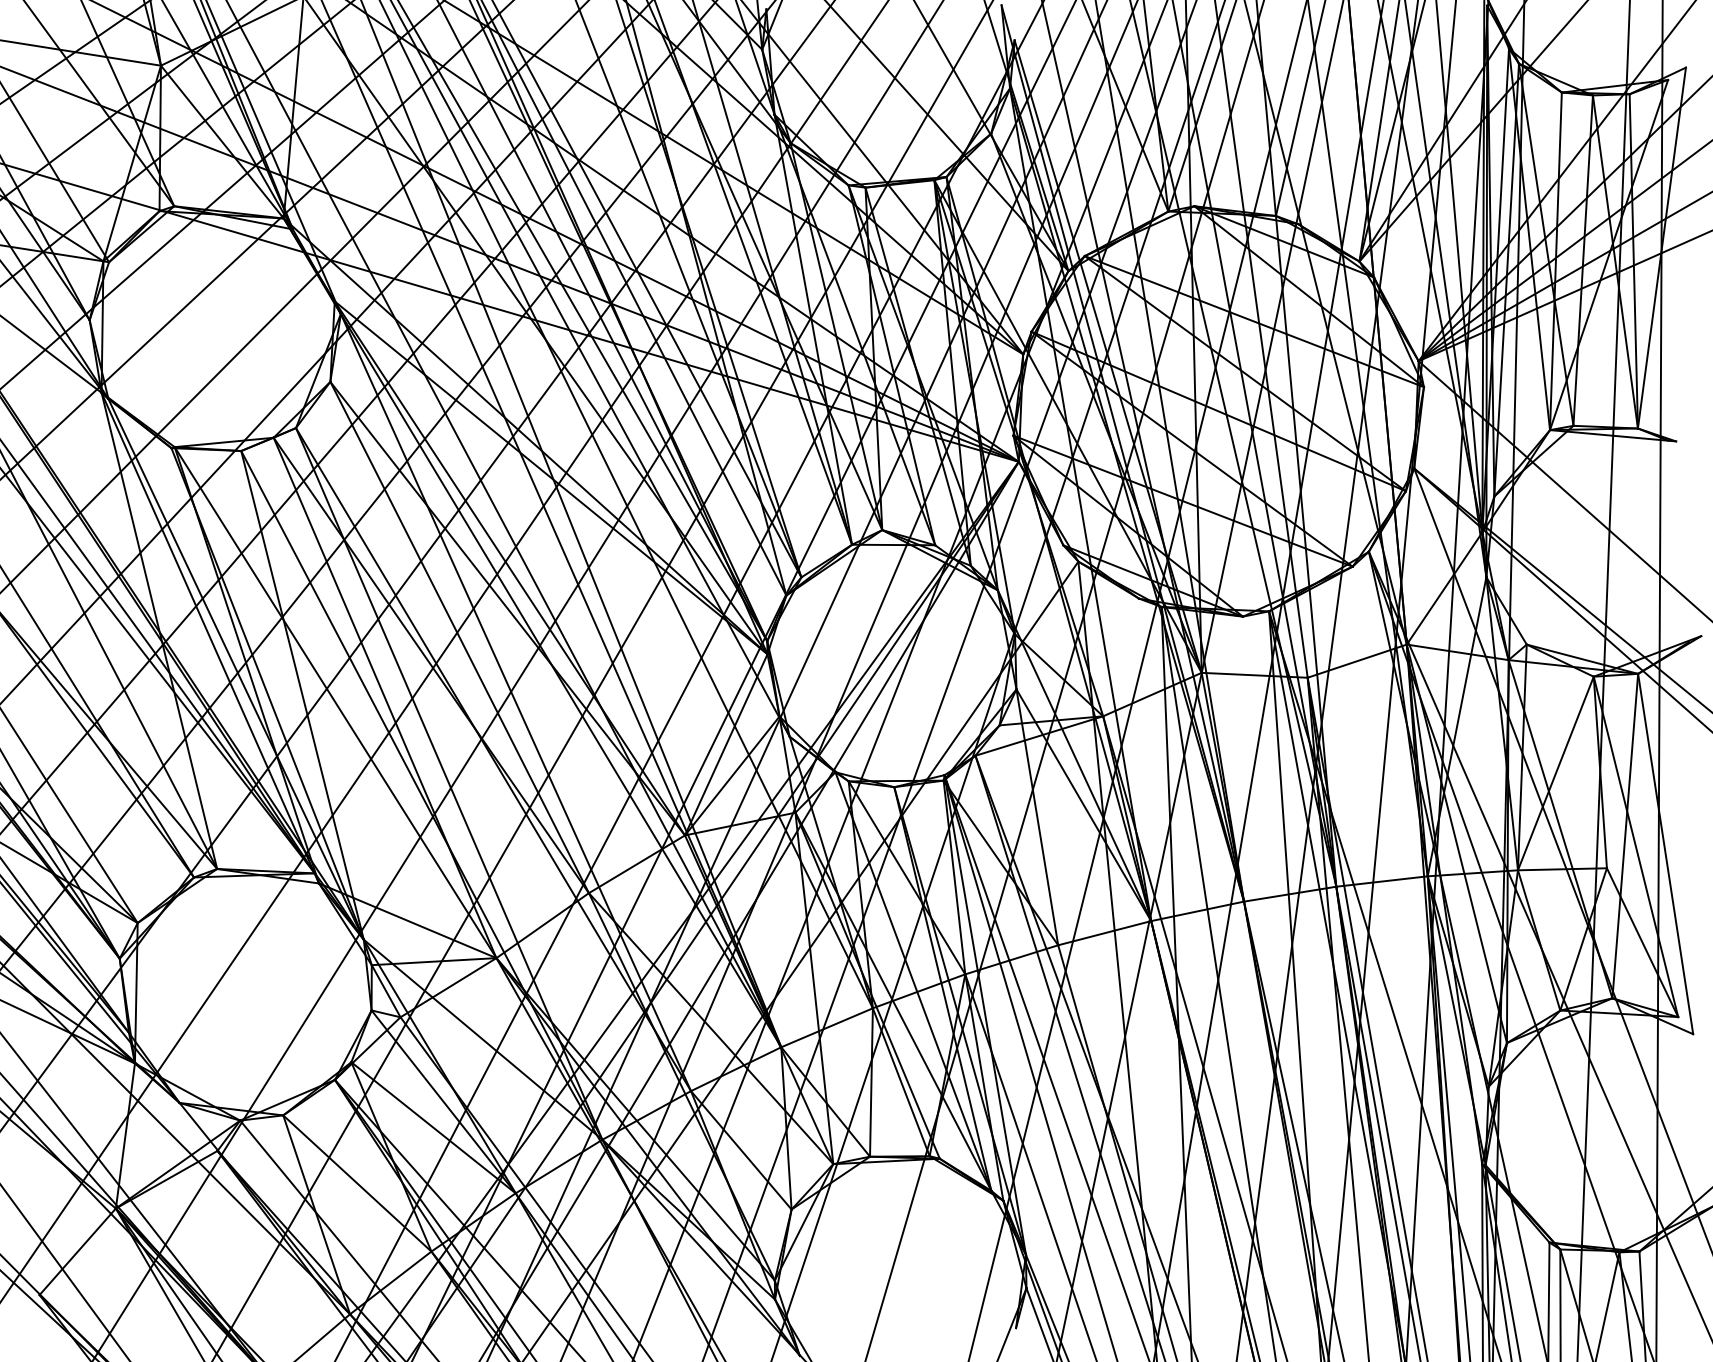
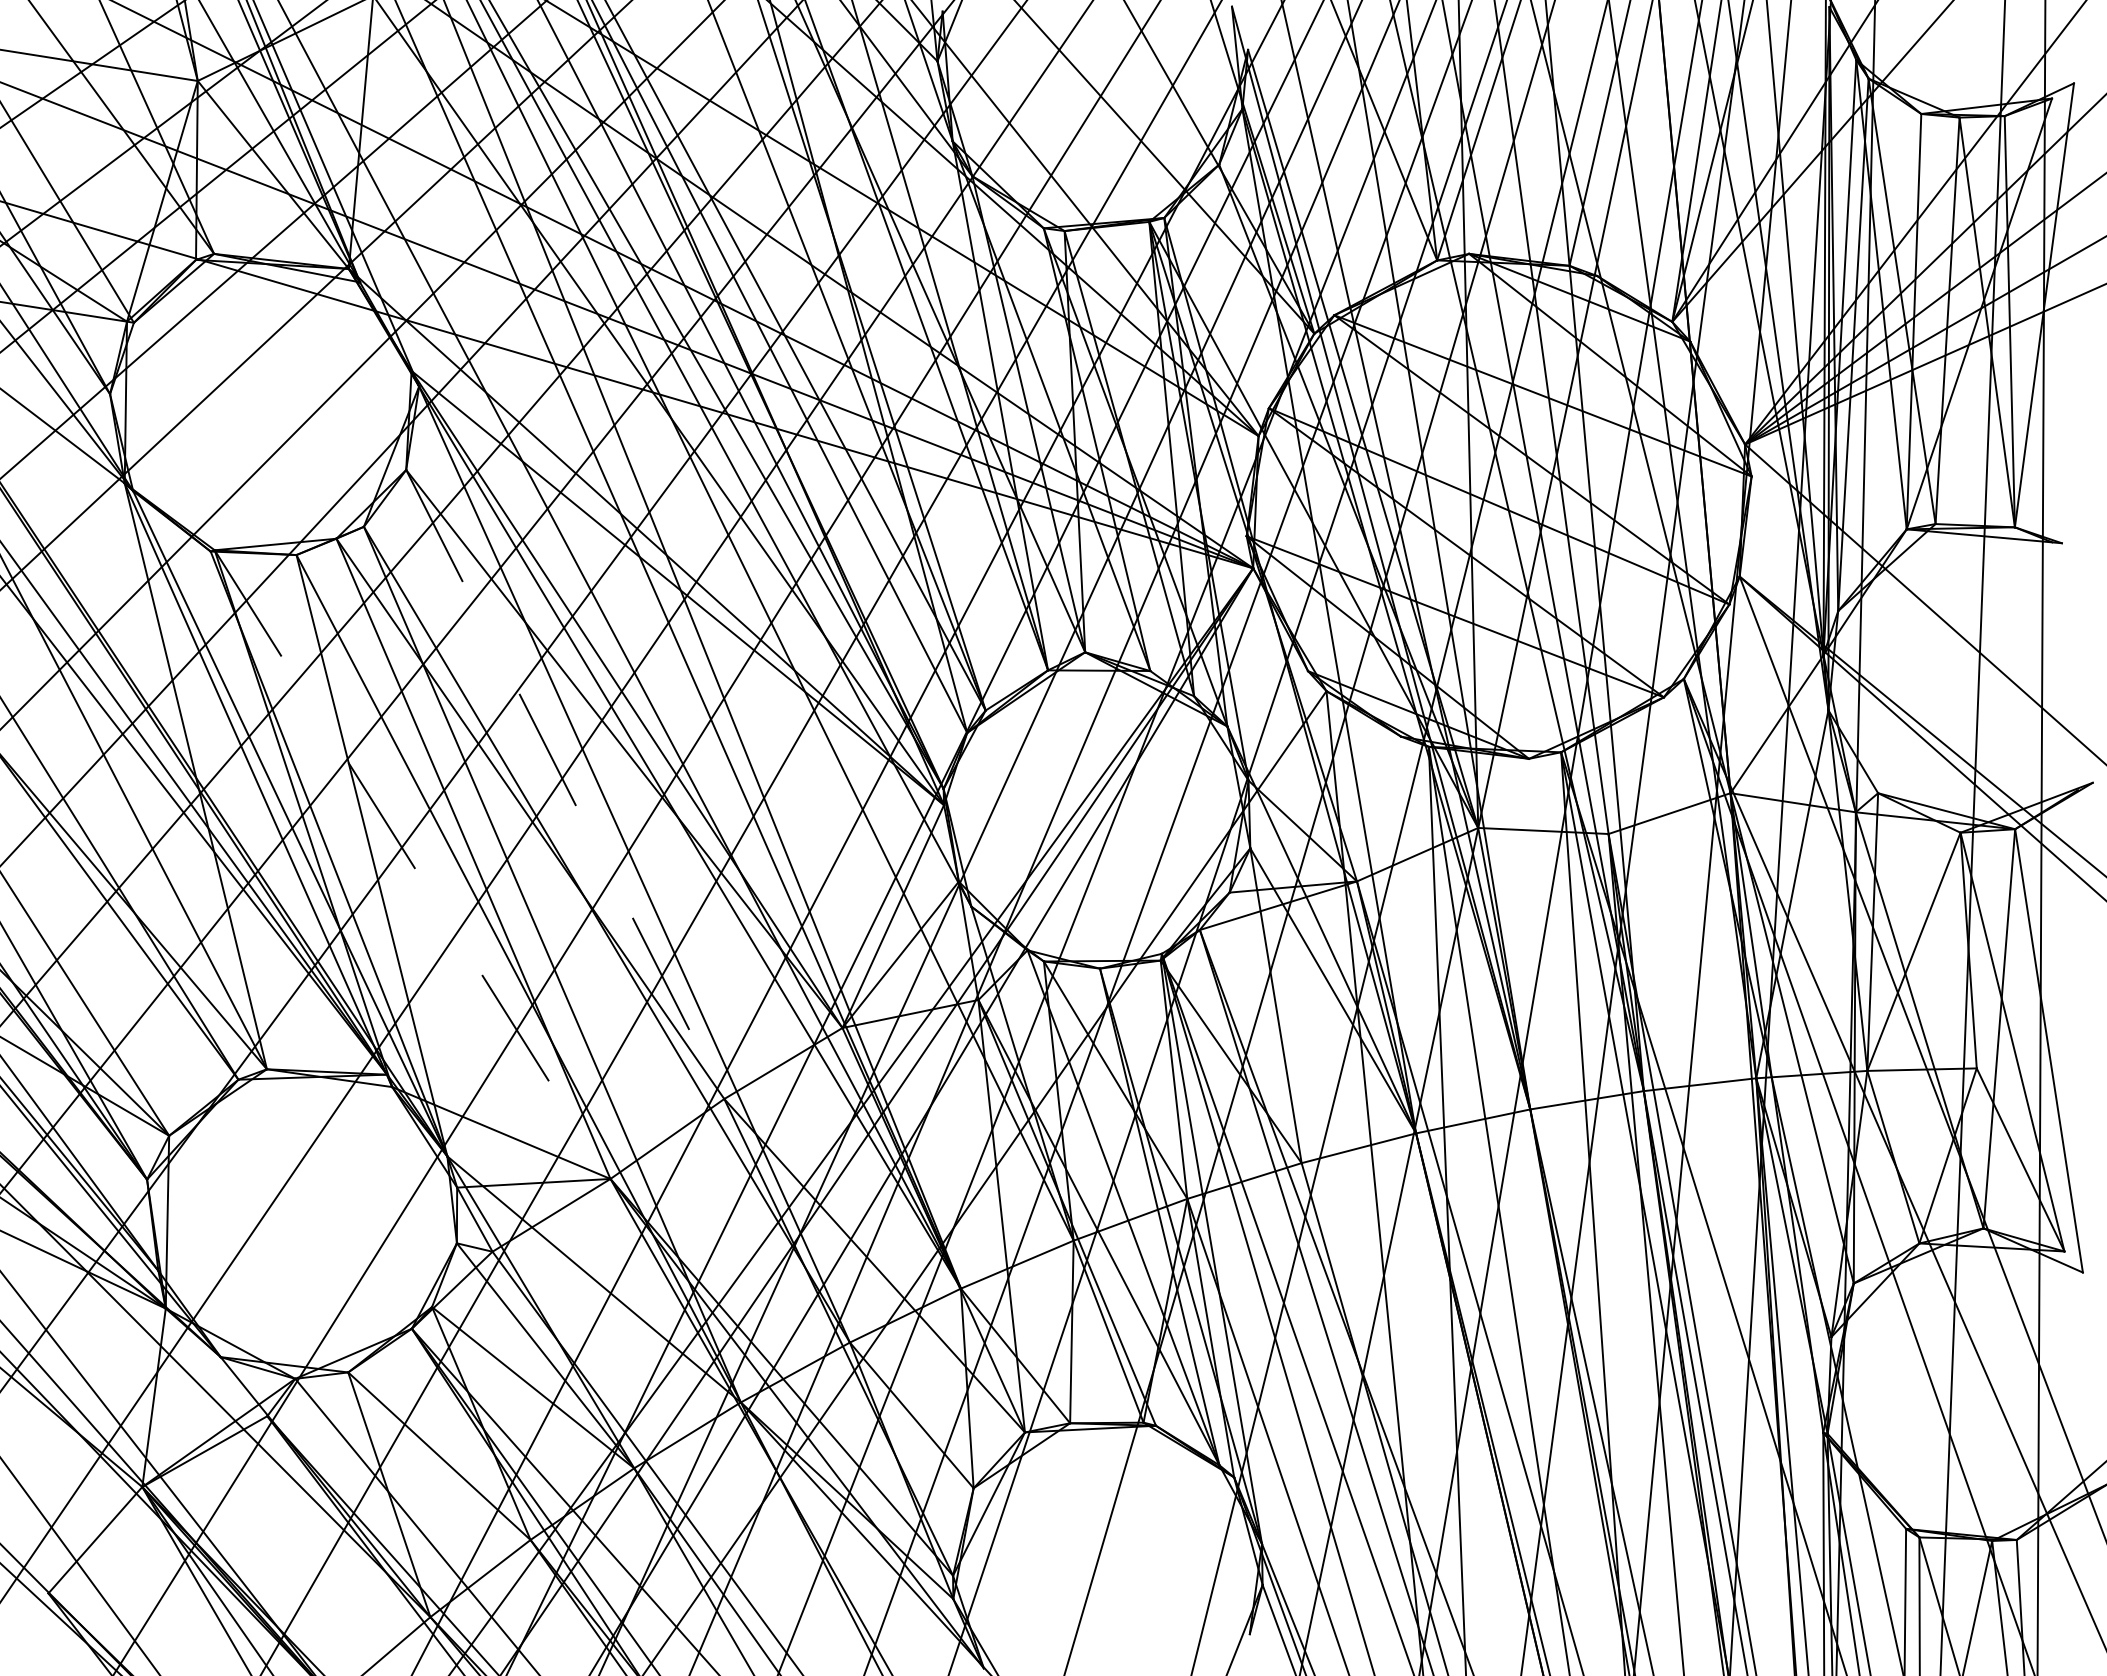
line: (459, 637) -> (565, 784), solid -> dashed
line: (335, 703) -> (412, 865), solid -> dashed

